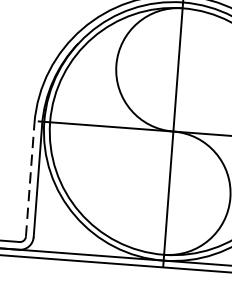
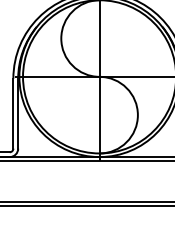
line: (30, 180) -> (13, 113), dashed -> solid

